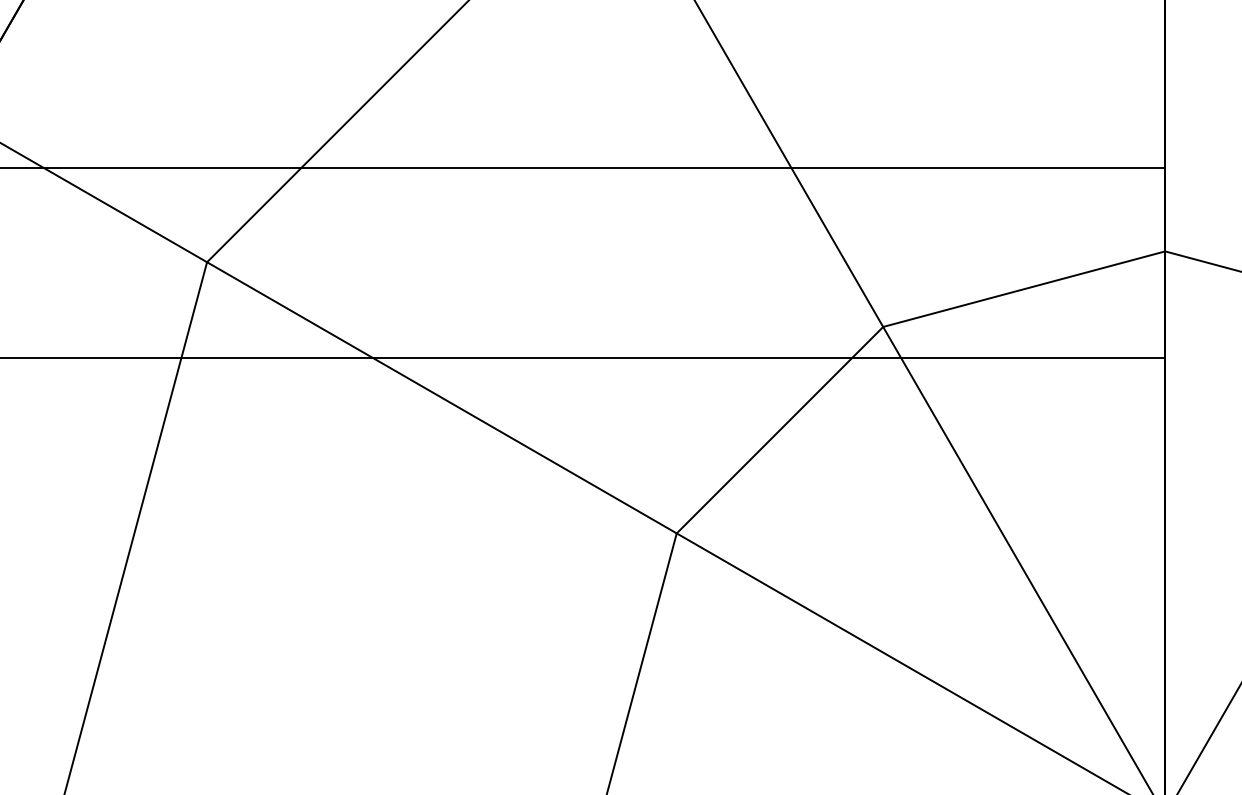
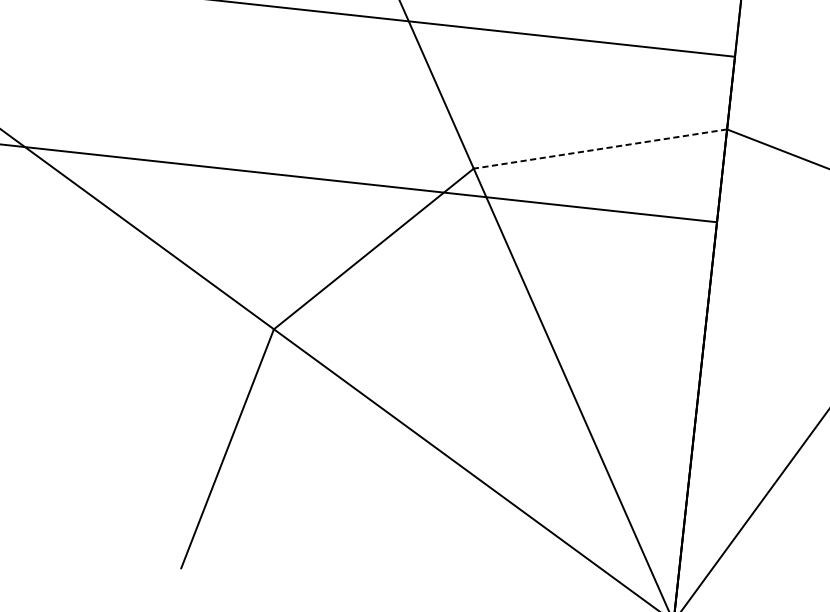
line: (1024, 289) -> (600, 149), solid -> dashed

